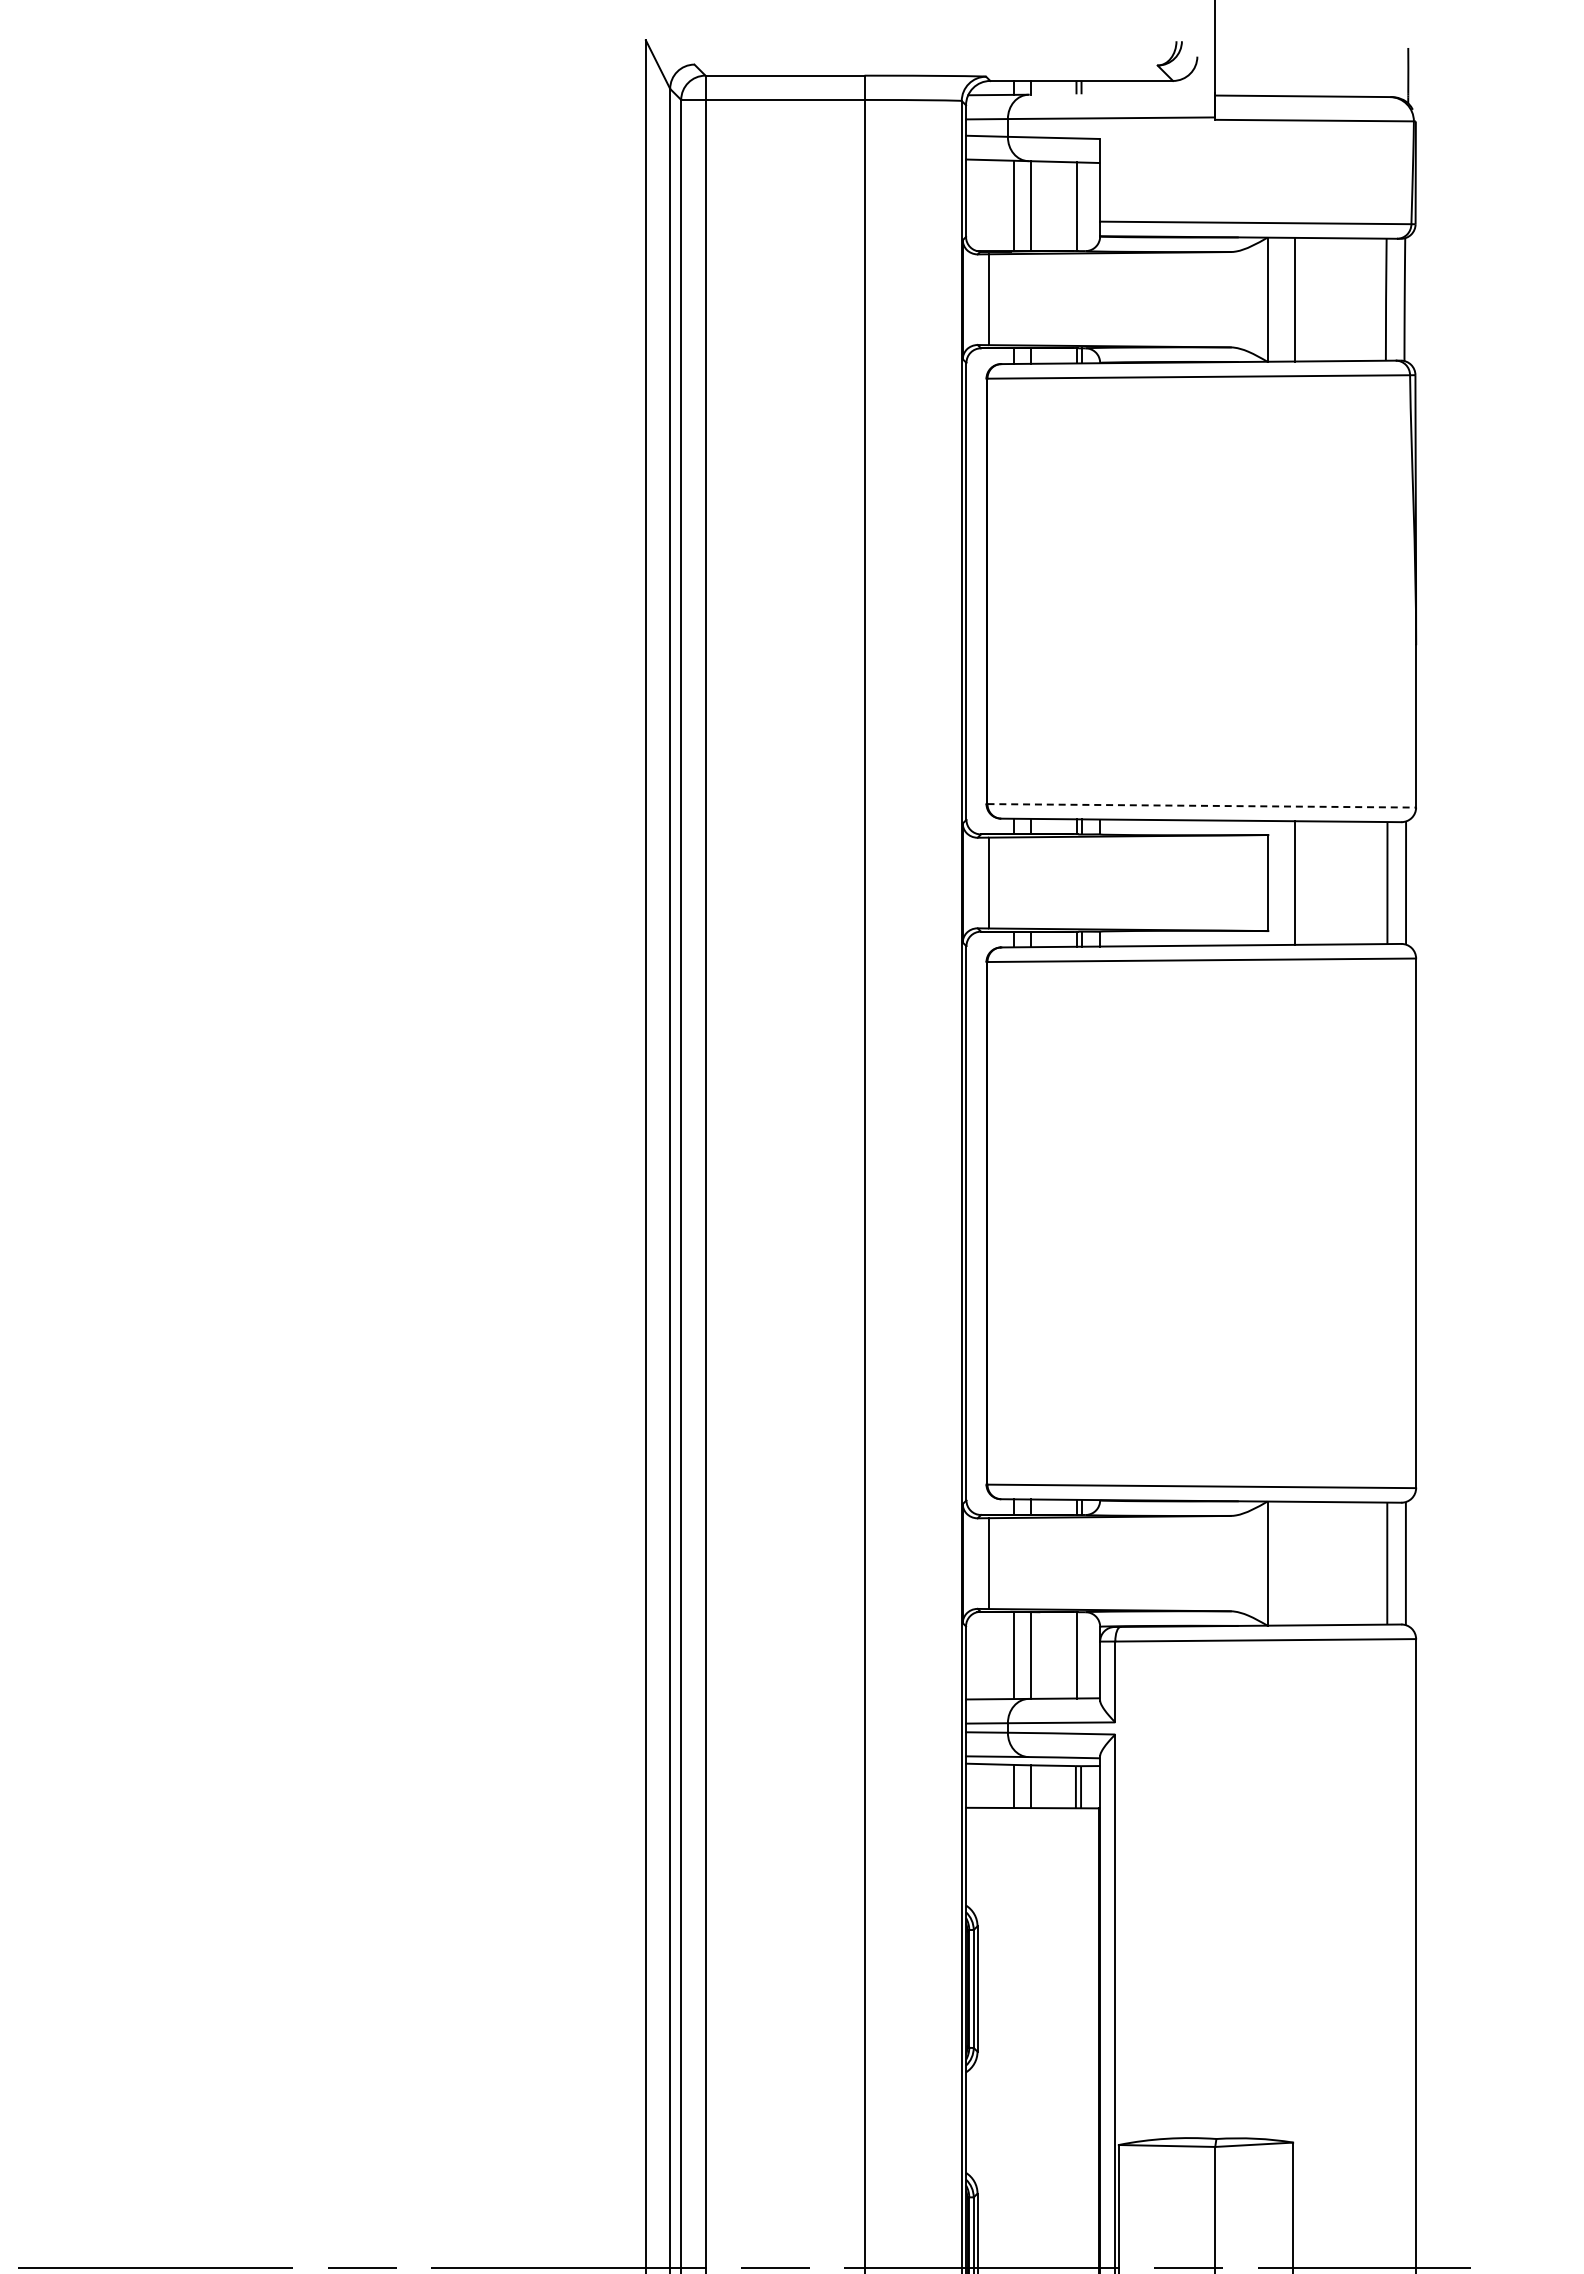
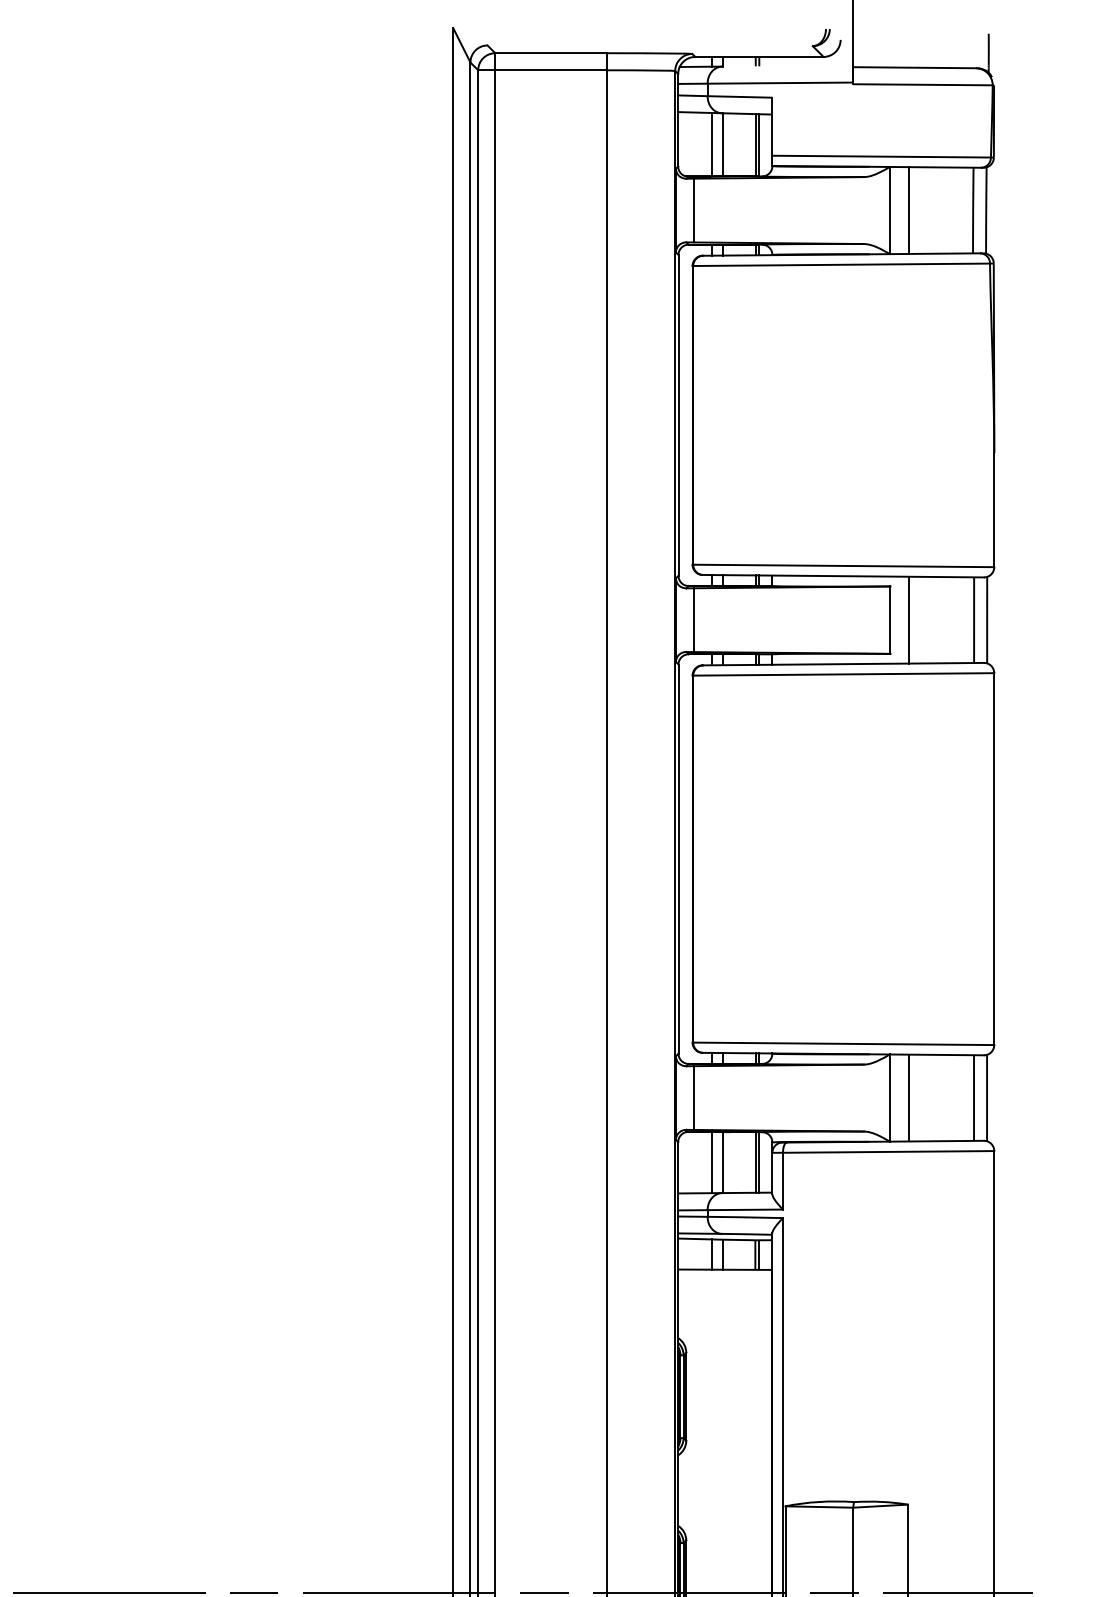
line: (1081, 206) -> (759, 145), added
line: (1202, 805) -> (844, 565), dashed -> solid
line: (1294, 1563) -> (908, 1097), added
line: (1081, 1655) -> (759, 1162), added

